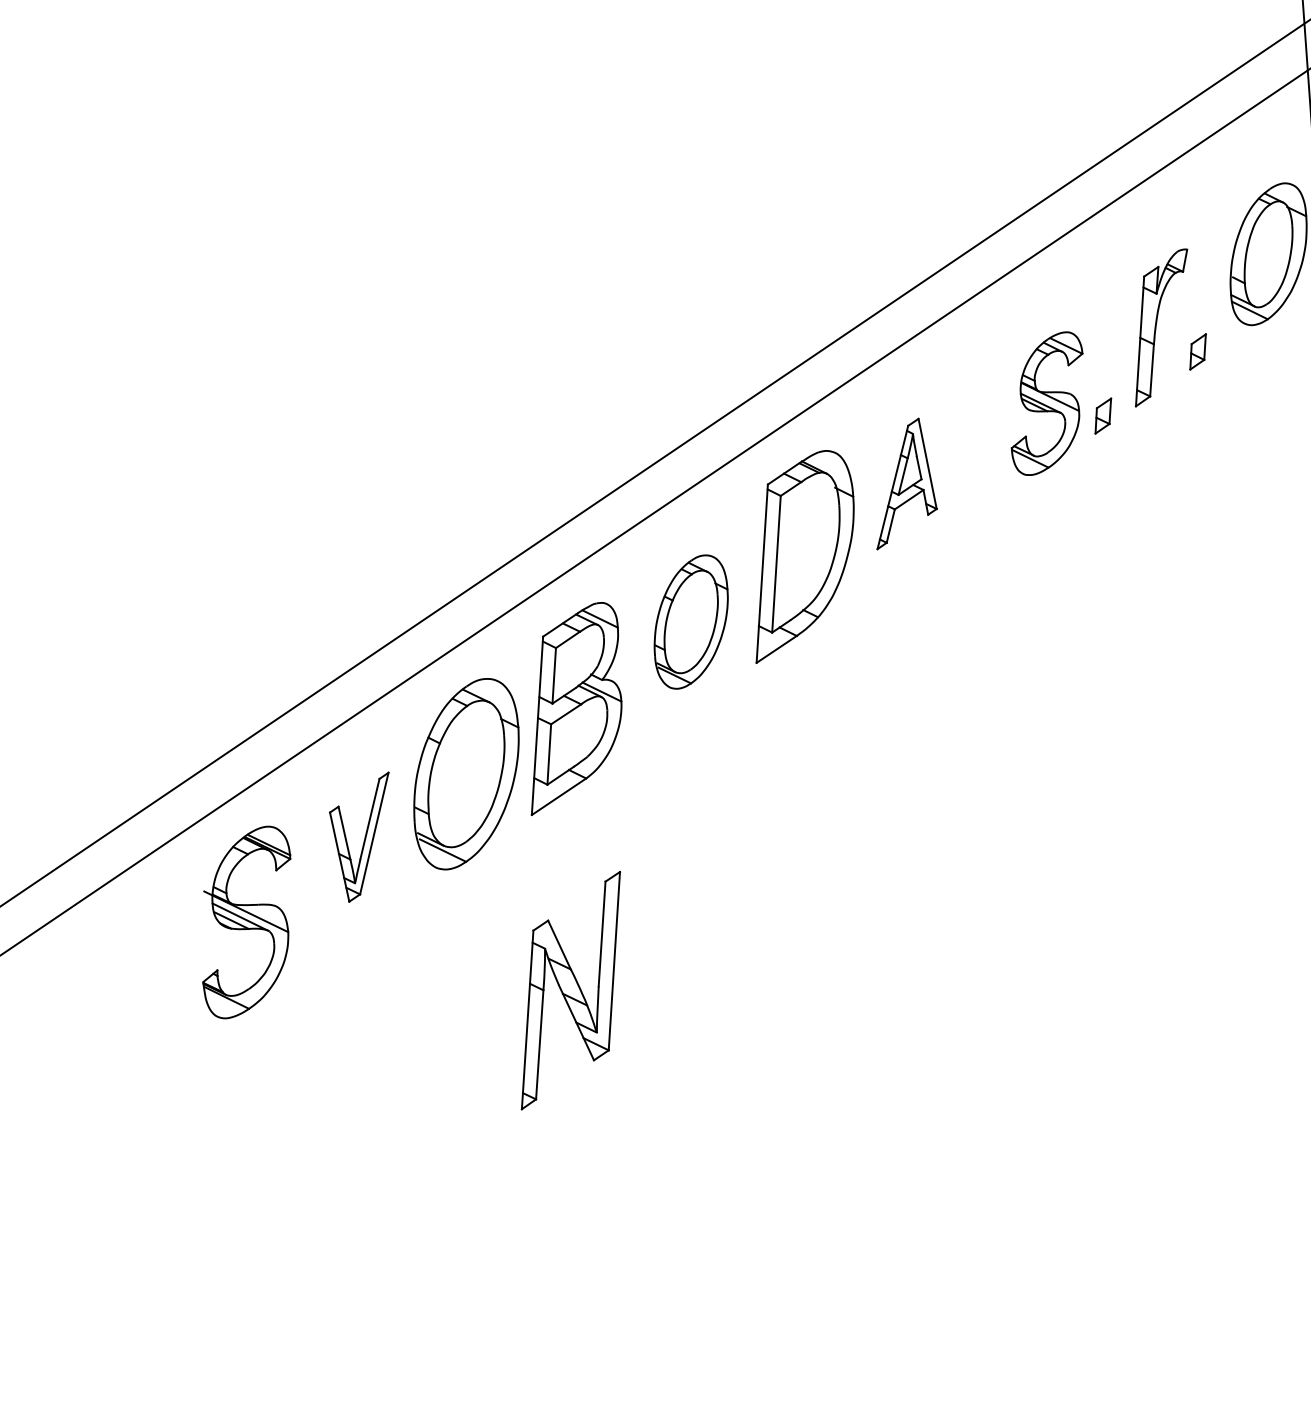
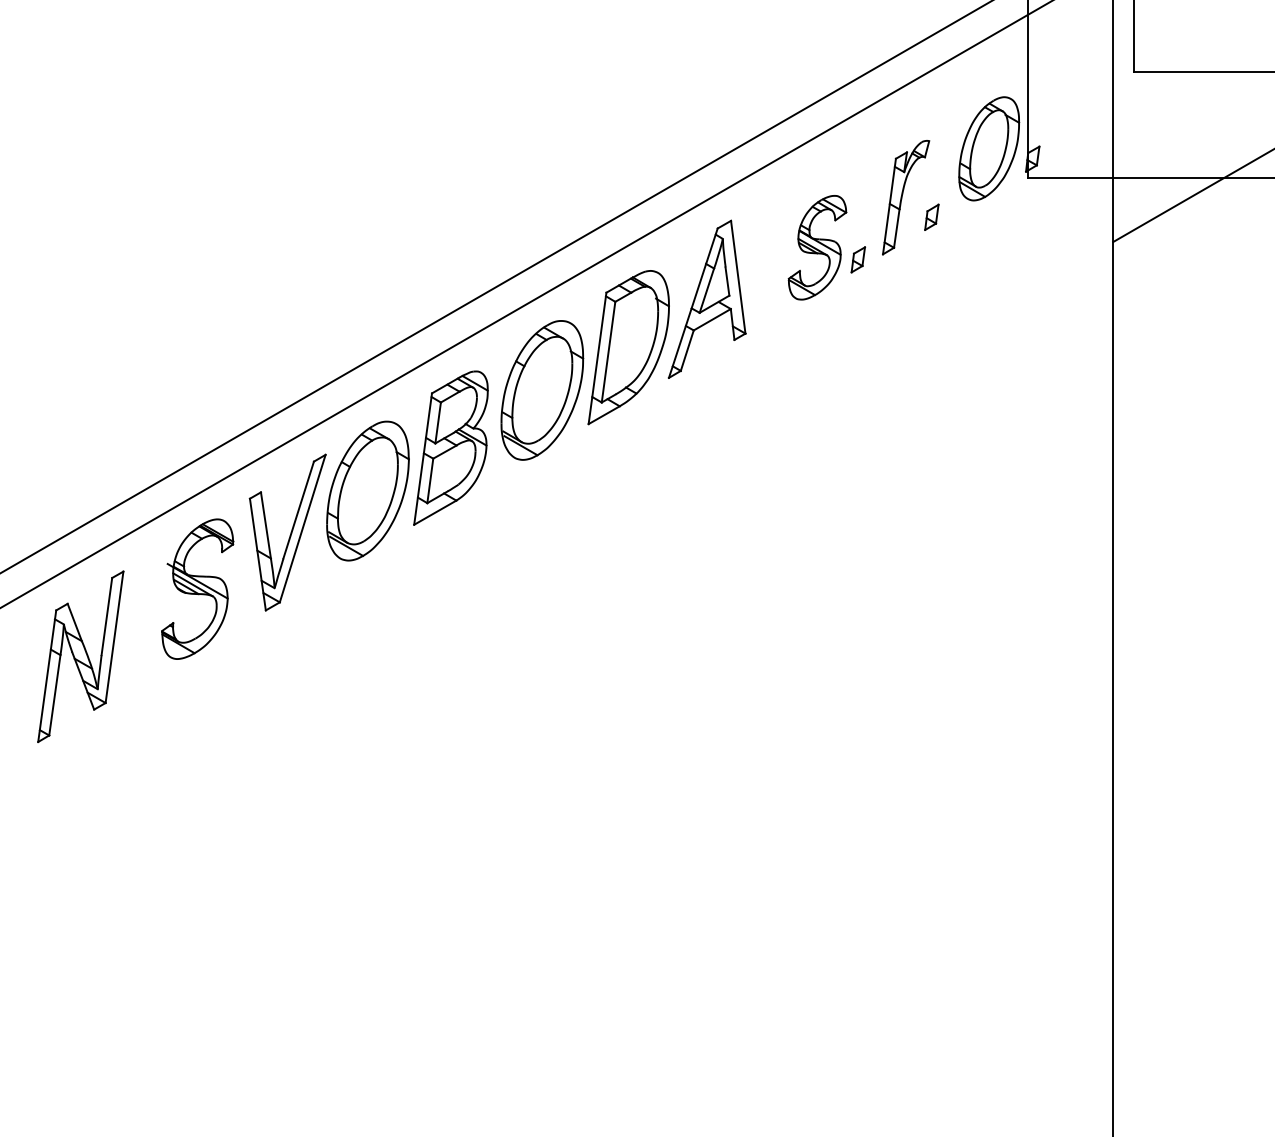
part: (902, 482) -> (706, 298), size x1.67
part: (691, 622) -> (542, 390), size x1.43
part: (362, 837) -> (287, 532), size x1.67
part: (570, 990) -> (80, 656), moved

